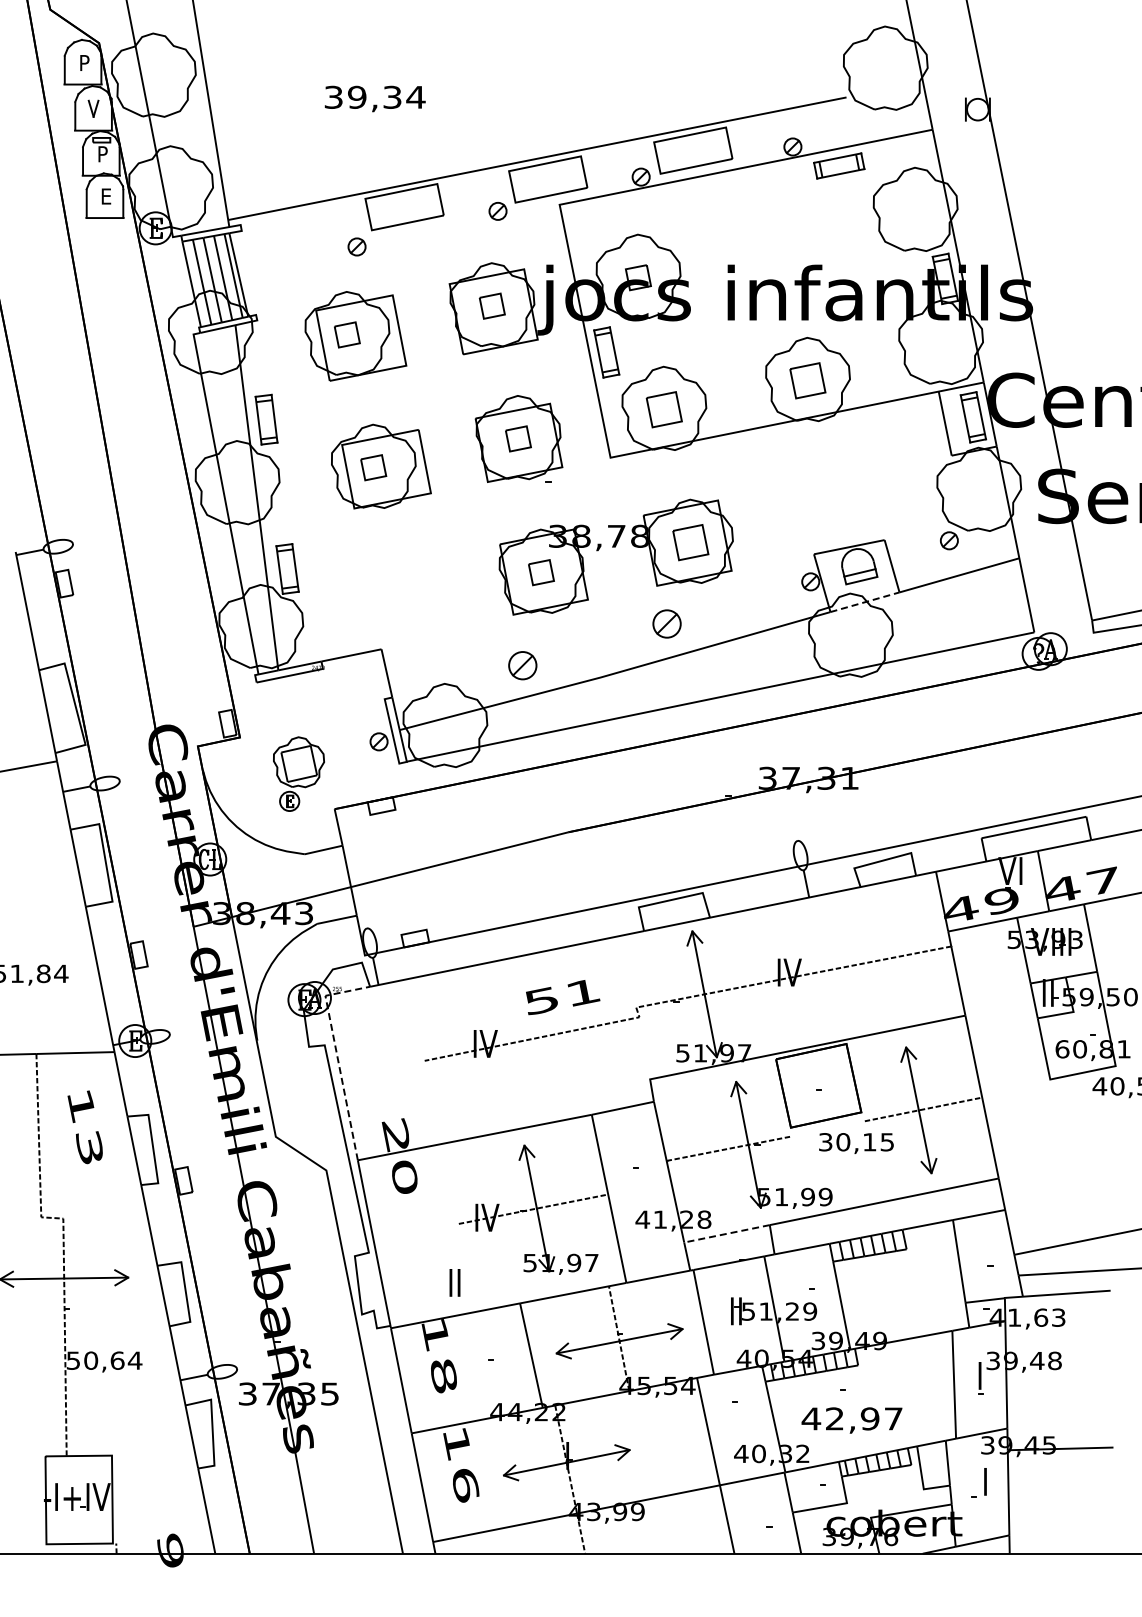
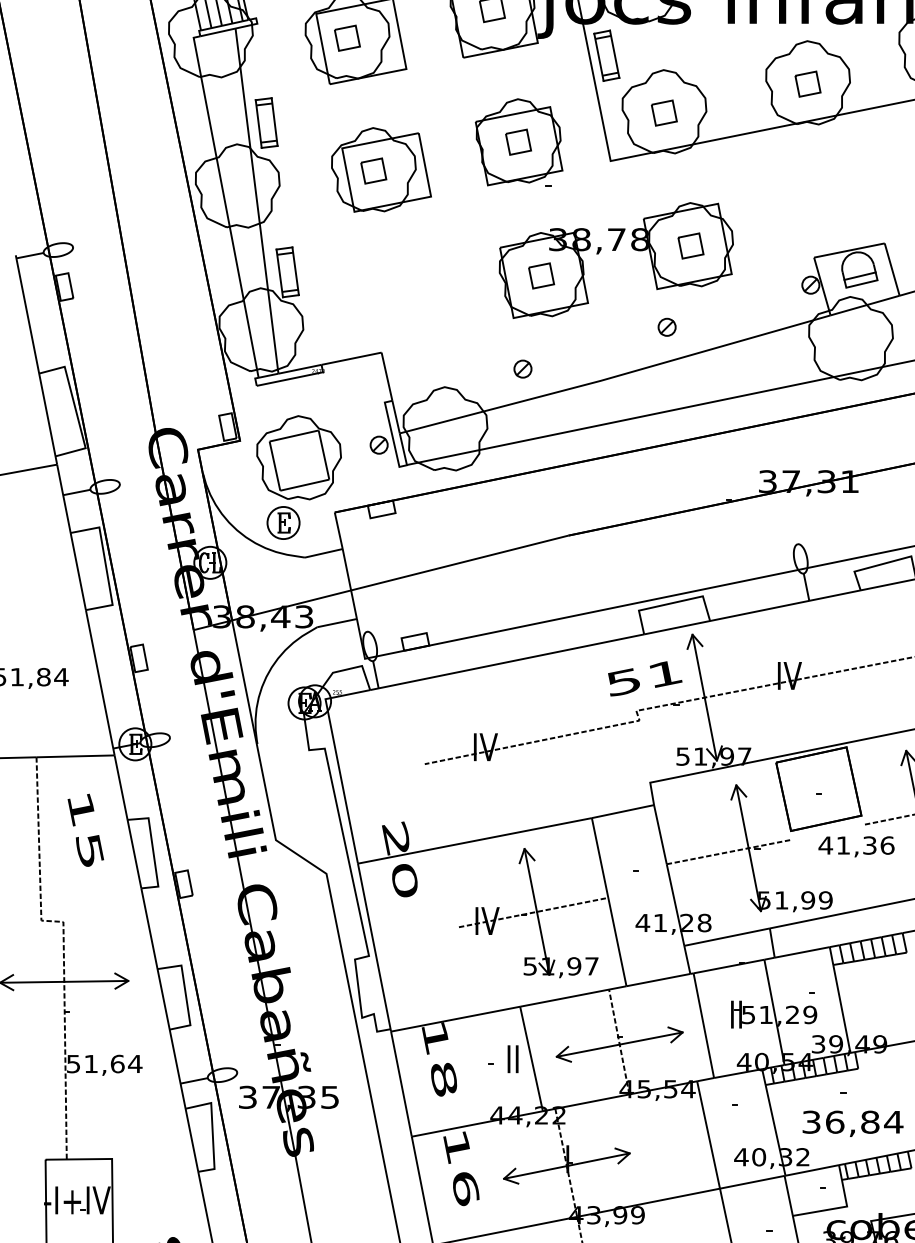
part: (807, 380) -> (807, 83), size x0.71
part: (663, 409) -> (663, 112), size x0.71
part: (690, 542) -> (690, 245), size x0.71
line: (865, 602) -> (865, 305), dashed -> solid
part: (666, 623) -> (666, 326), size x0.62
part: (522, 665) -> (522, 368), size x0.62
part: (298, 773) -> (298, 476), size x1.67
text: (563, 997) -> (645, 678), moved
line: (337, 1054) -> (337, 757), dashed -> solid
text: (856, 1142) -> (856, 845), 30,15 -> 41,36
text: (89, 1147) -> (89, 850), 13 -> 15
line: (727, 1233) -> (727, 936), dashed -> solid
text: (454, 1282) -> (512, 1058), moved
text: (91, 1360) -> (91, 1063), 50,64 -> 51,64
text: (852, 1418) -> (852, 1121), 42,97 -> 36,84

